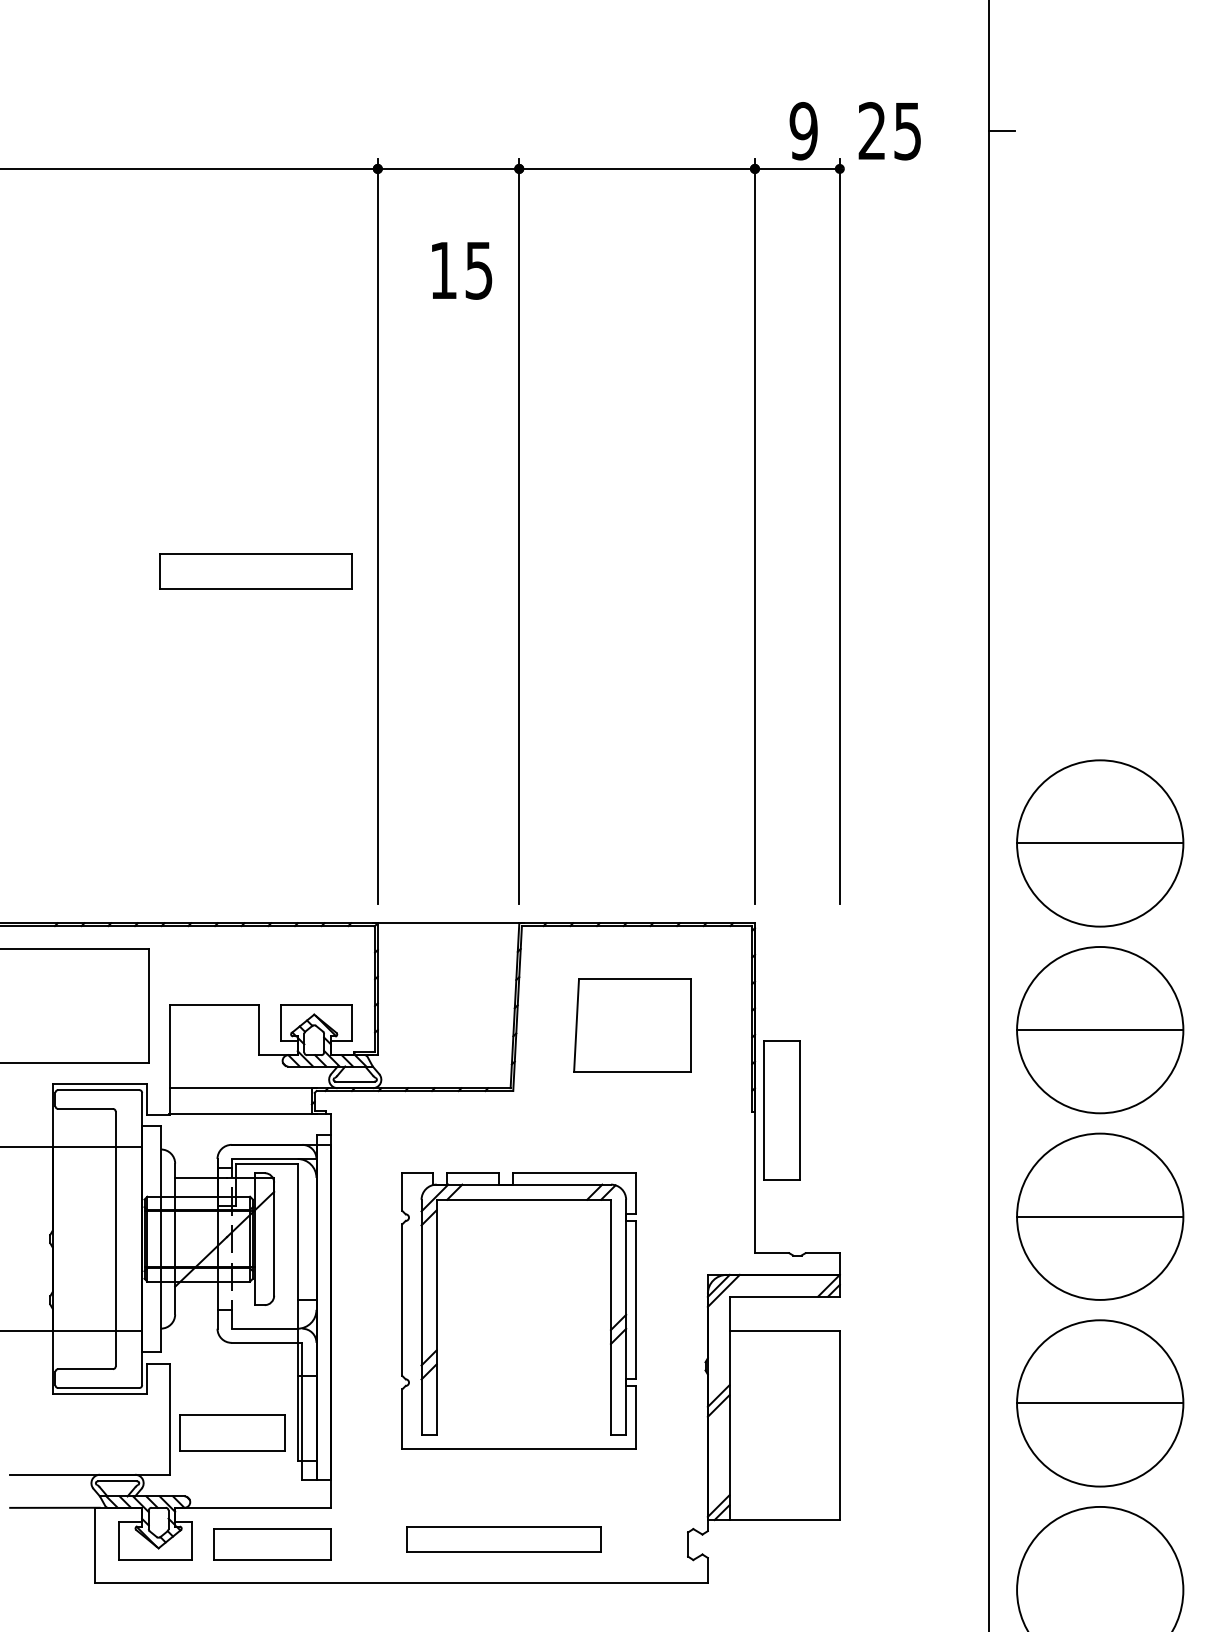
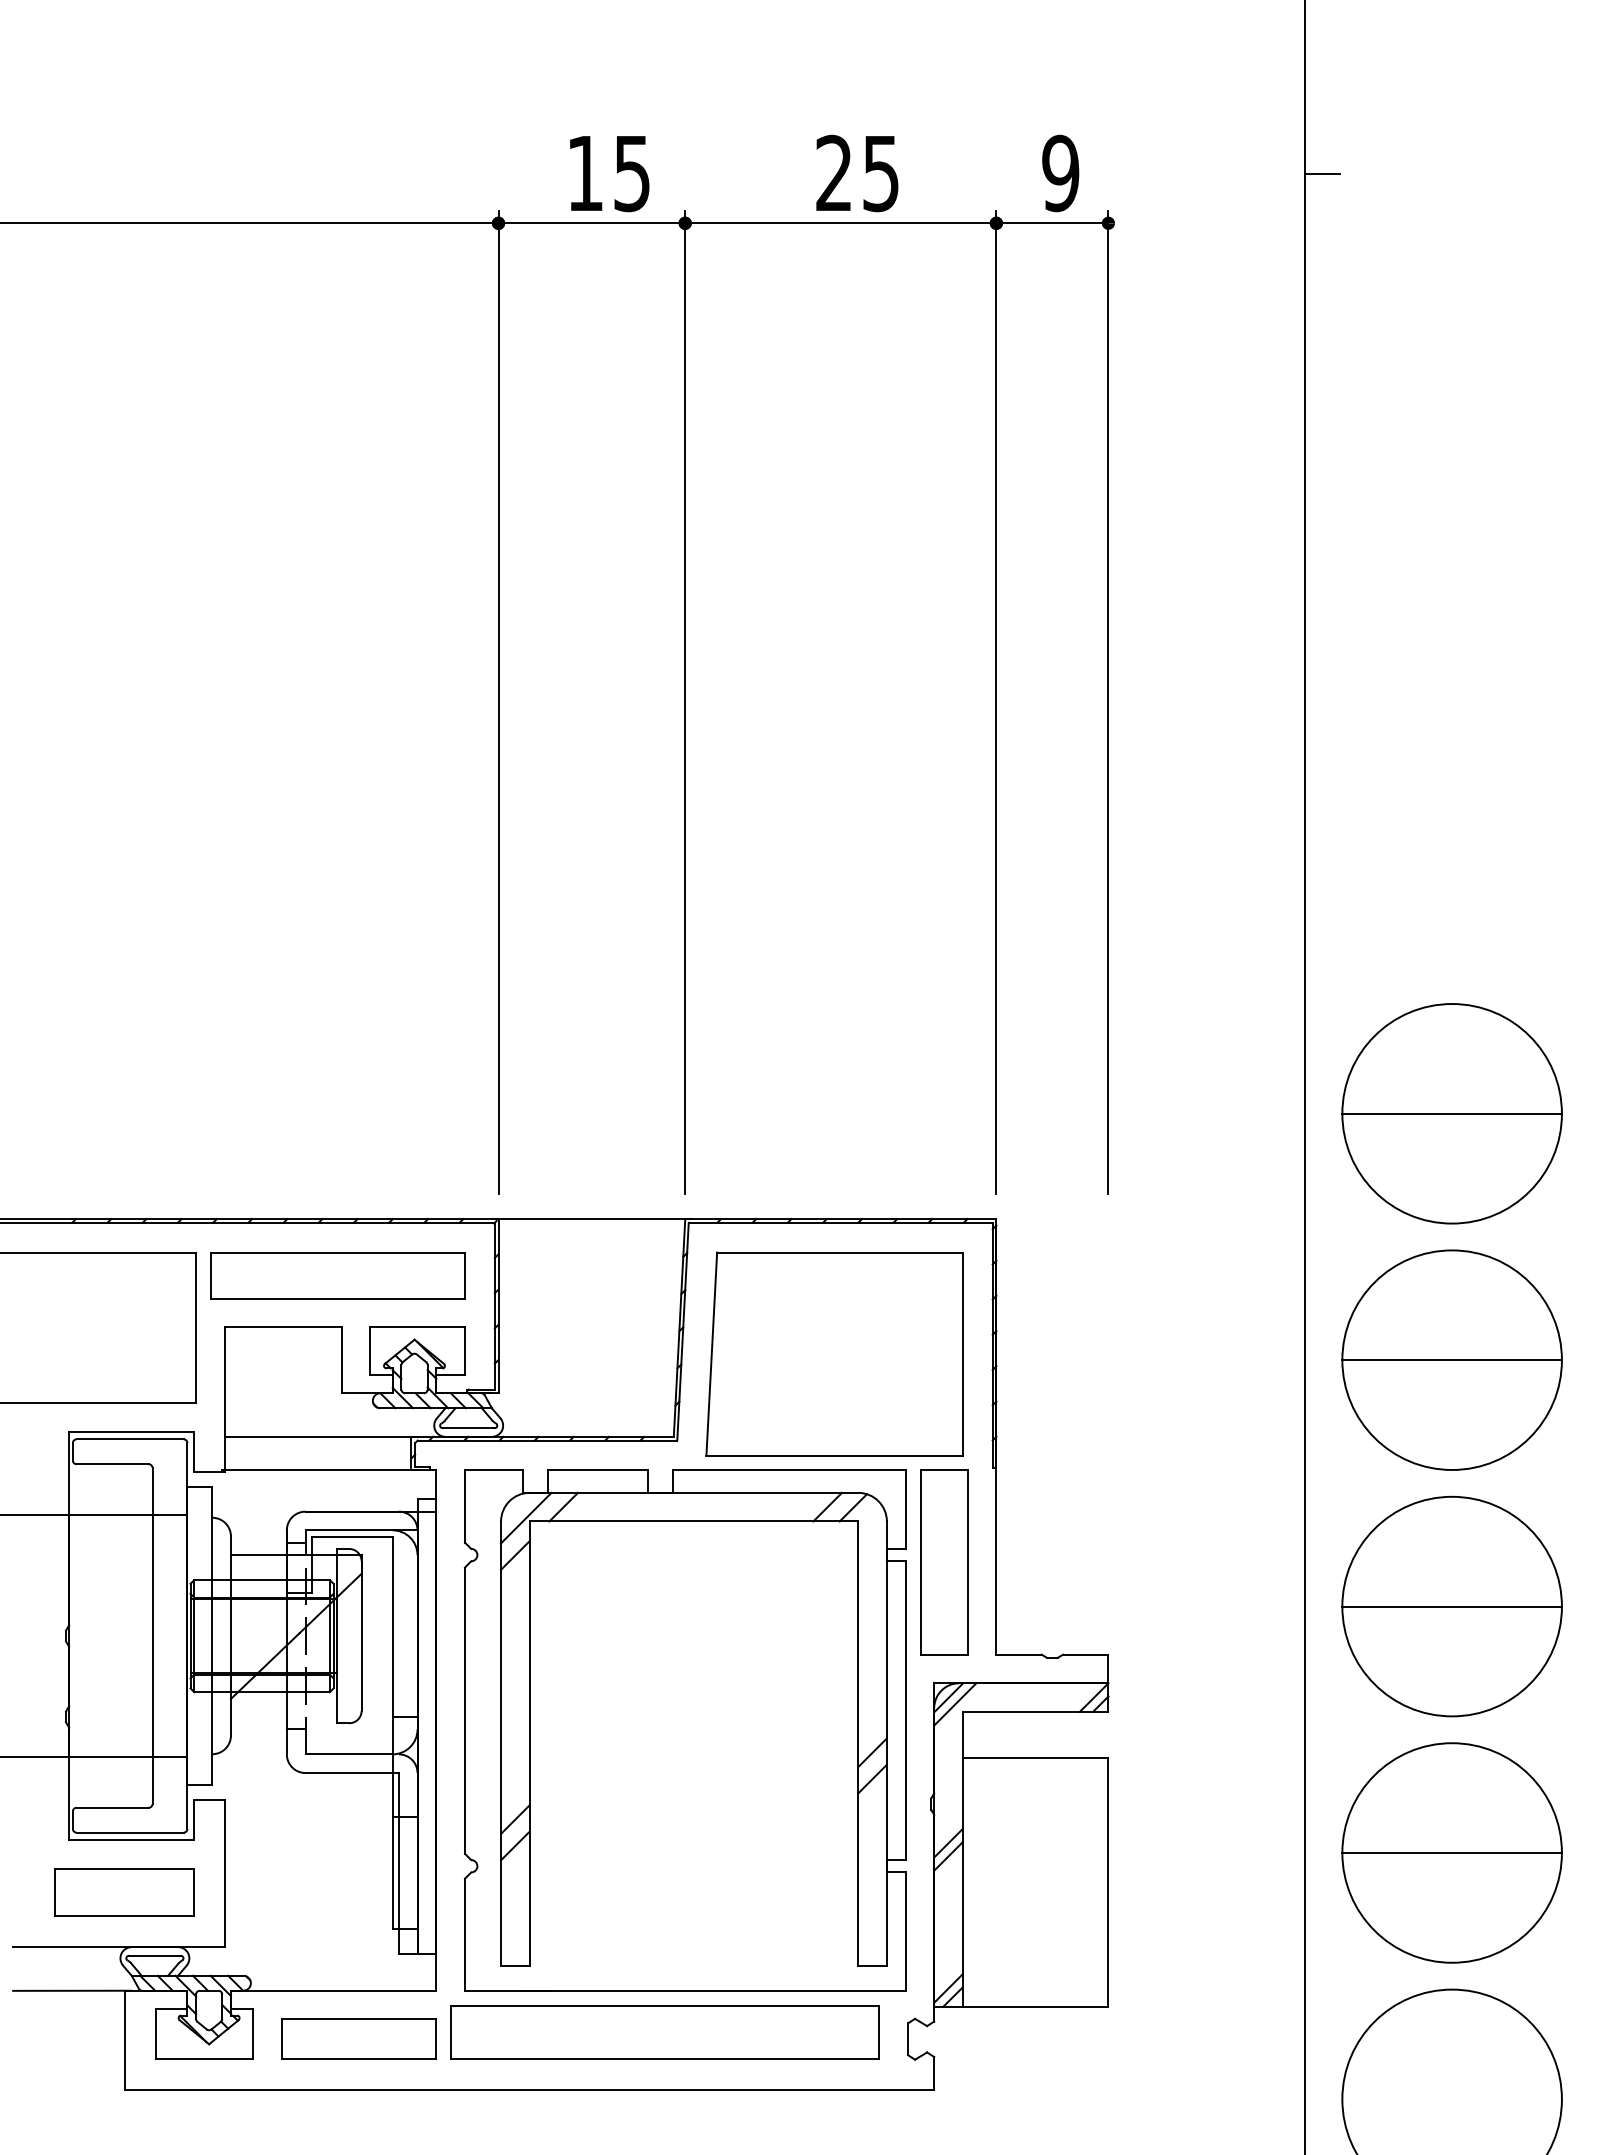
text: (889, 131) -> (857, 173), moved
text: (461, 271) -> (609, 174), moved
part: (255, 571) -> (337, 1275), moved
part: (632, 1025) -> (834, 1353), size x1.67
part: (782, 1110) -> (944, 1562), moved
part: (518, 1310) -> (684, 1730), size x1.43
part: (232, 1433) -> (124, 1892), moved
part: (503, 1539) -> (664, 2032), size x1.67

